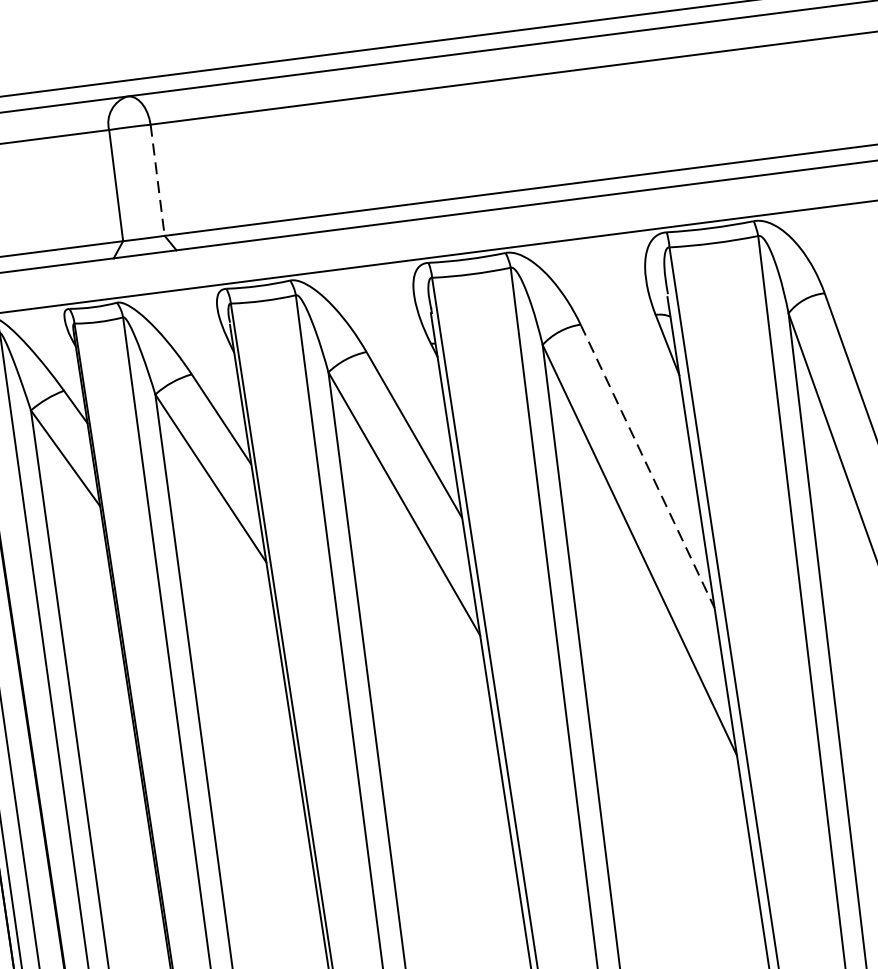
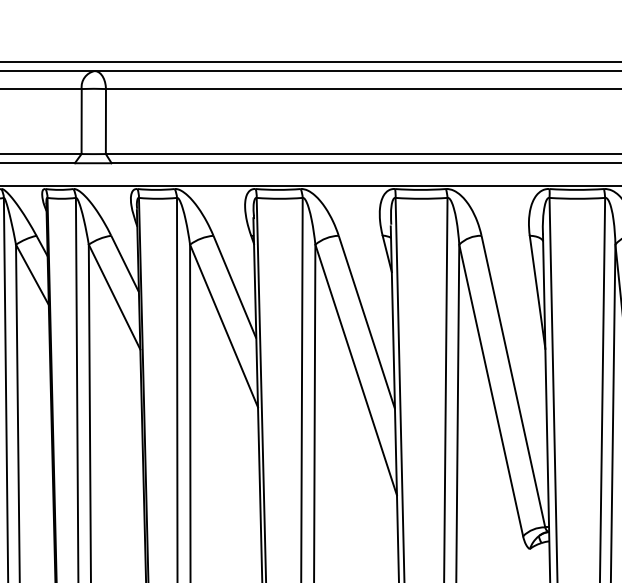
line: (156, 180) -> (105, 121), dashed -> solid
line: (647, 466) -> (366, 322), dashed -> solid

